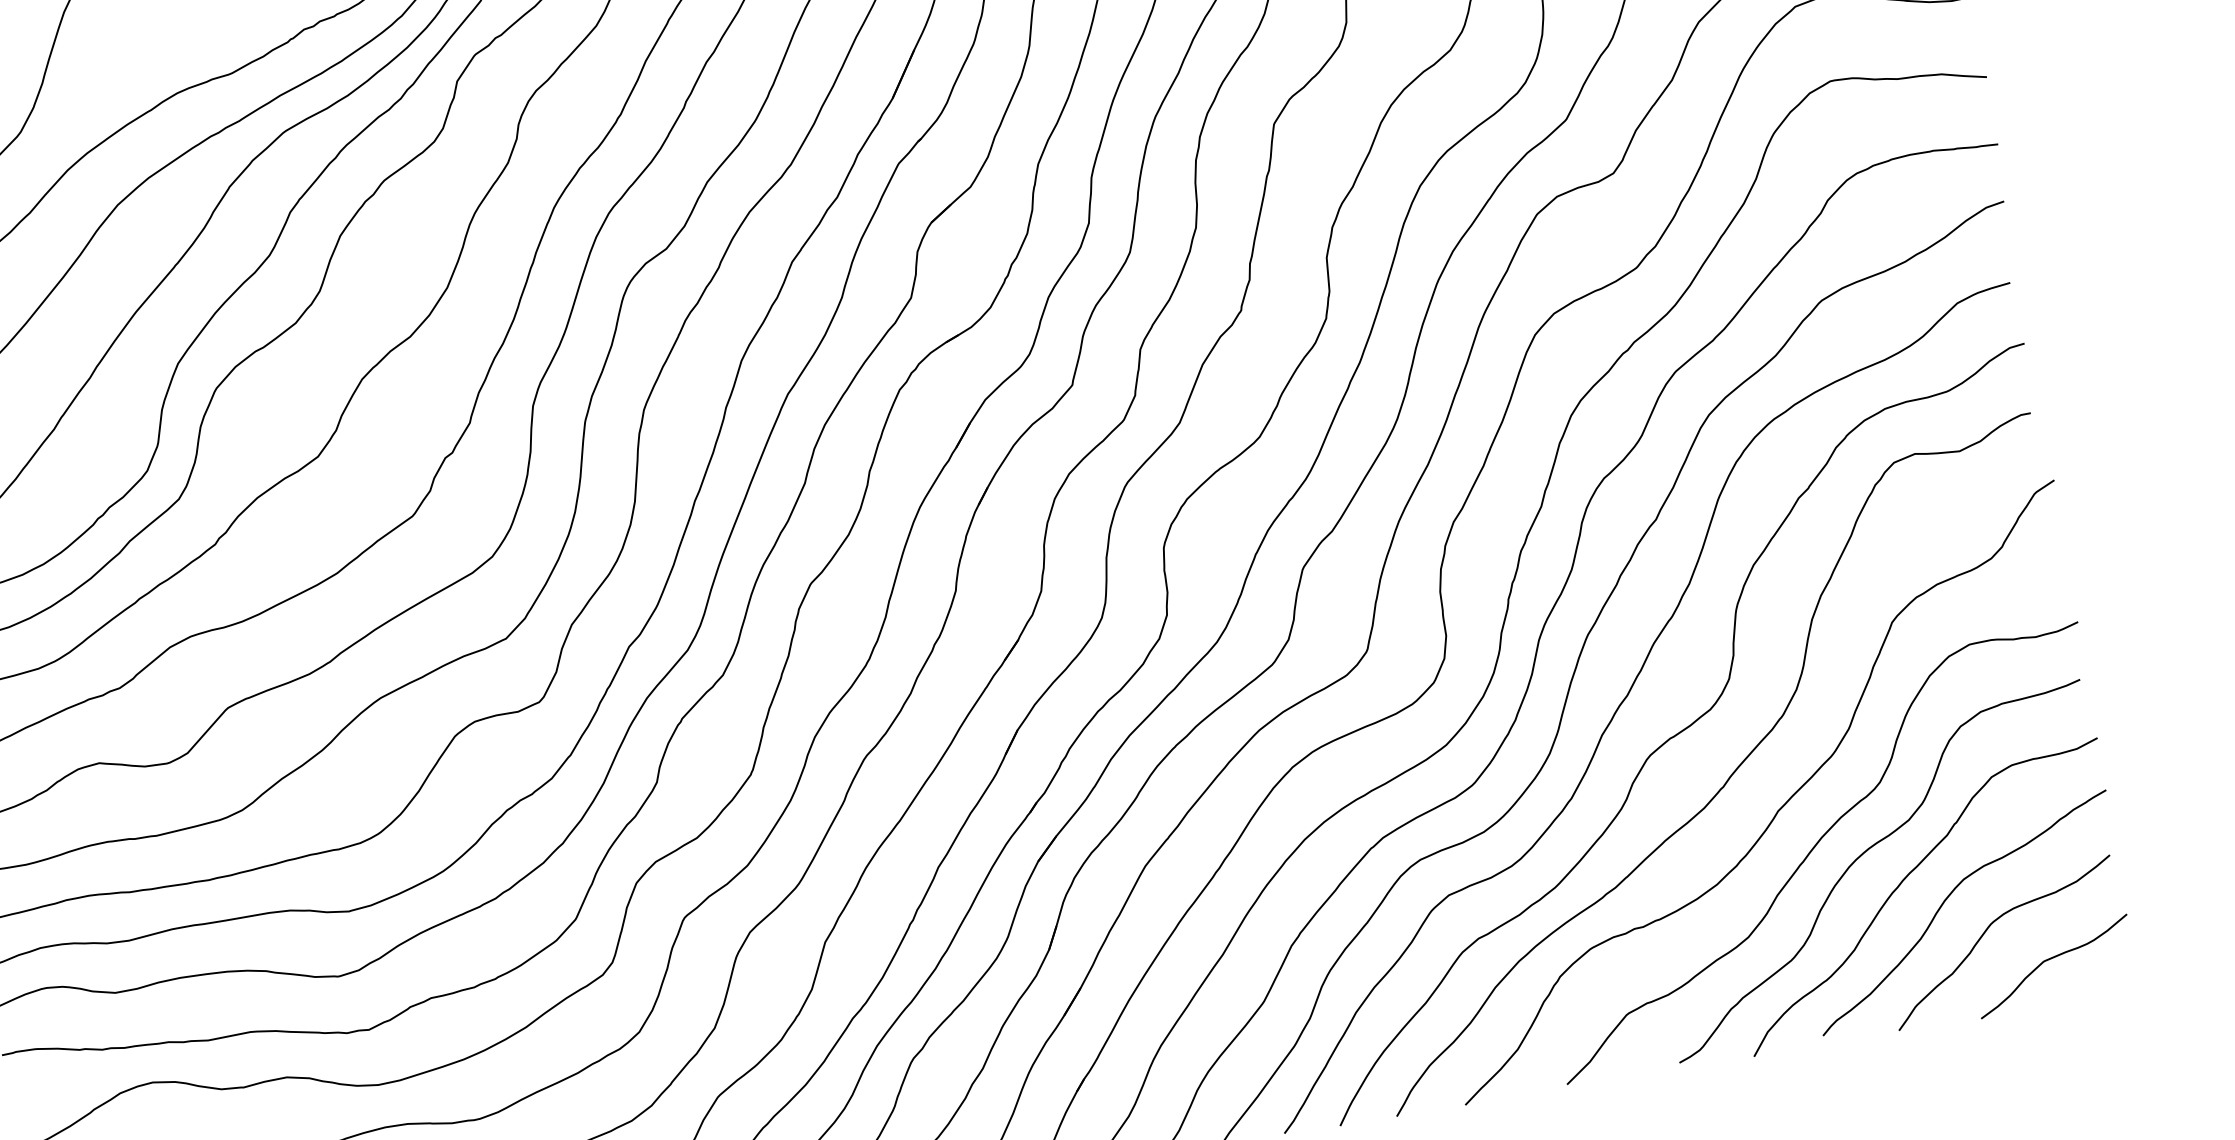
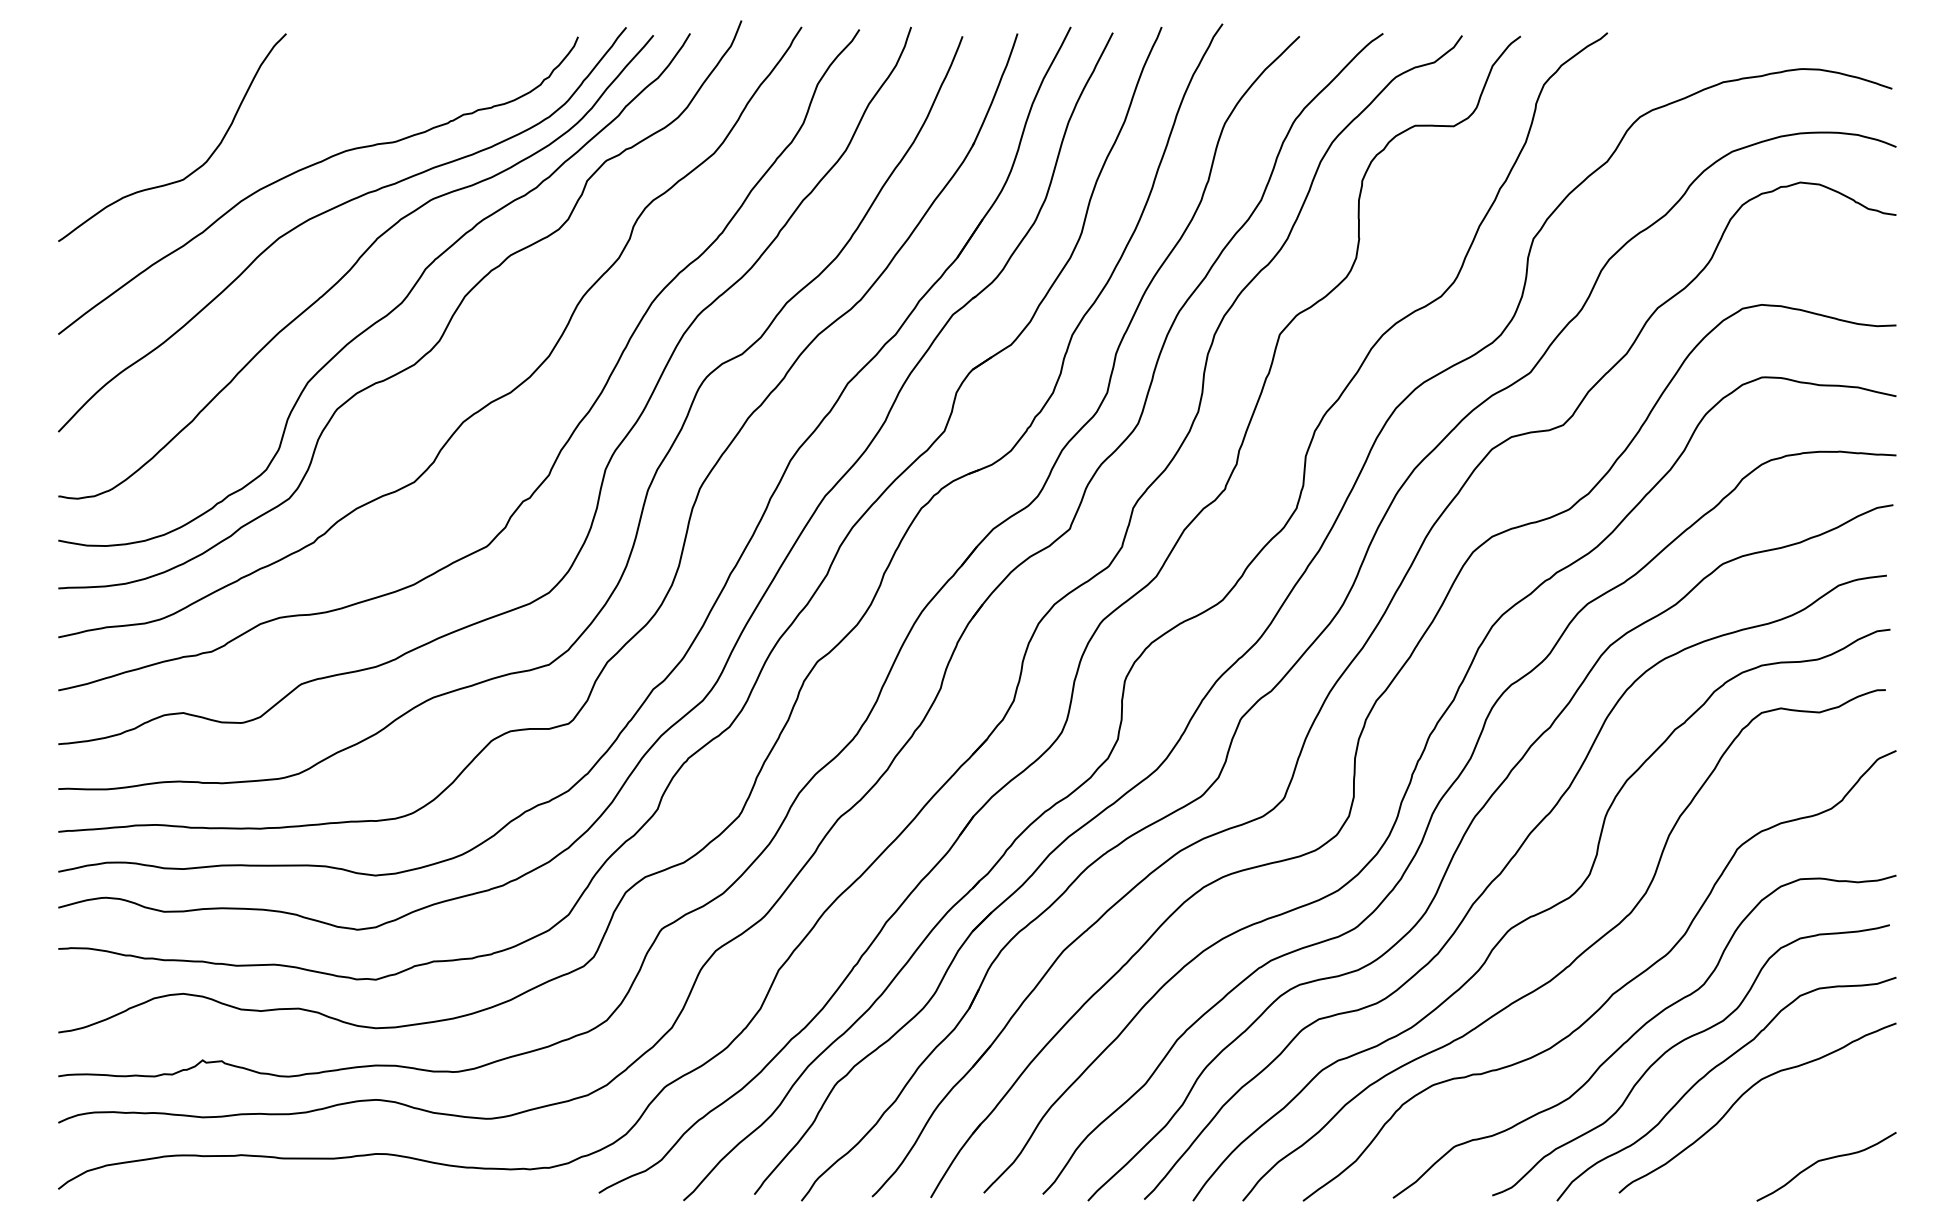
curve: (1988, 929) -> (1775, 1125), removed

